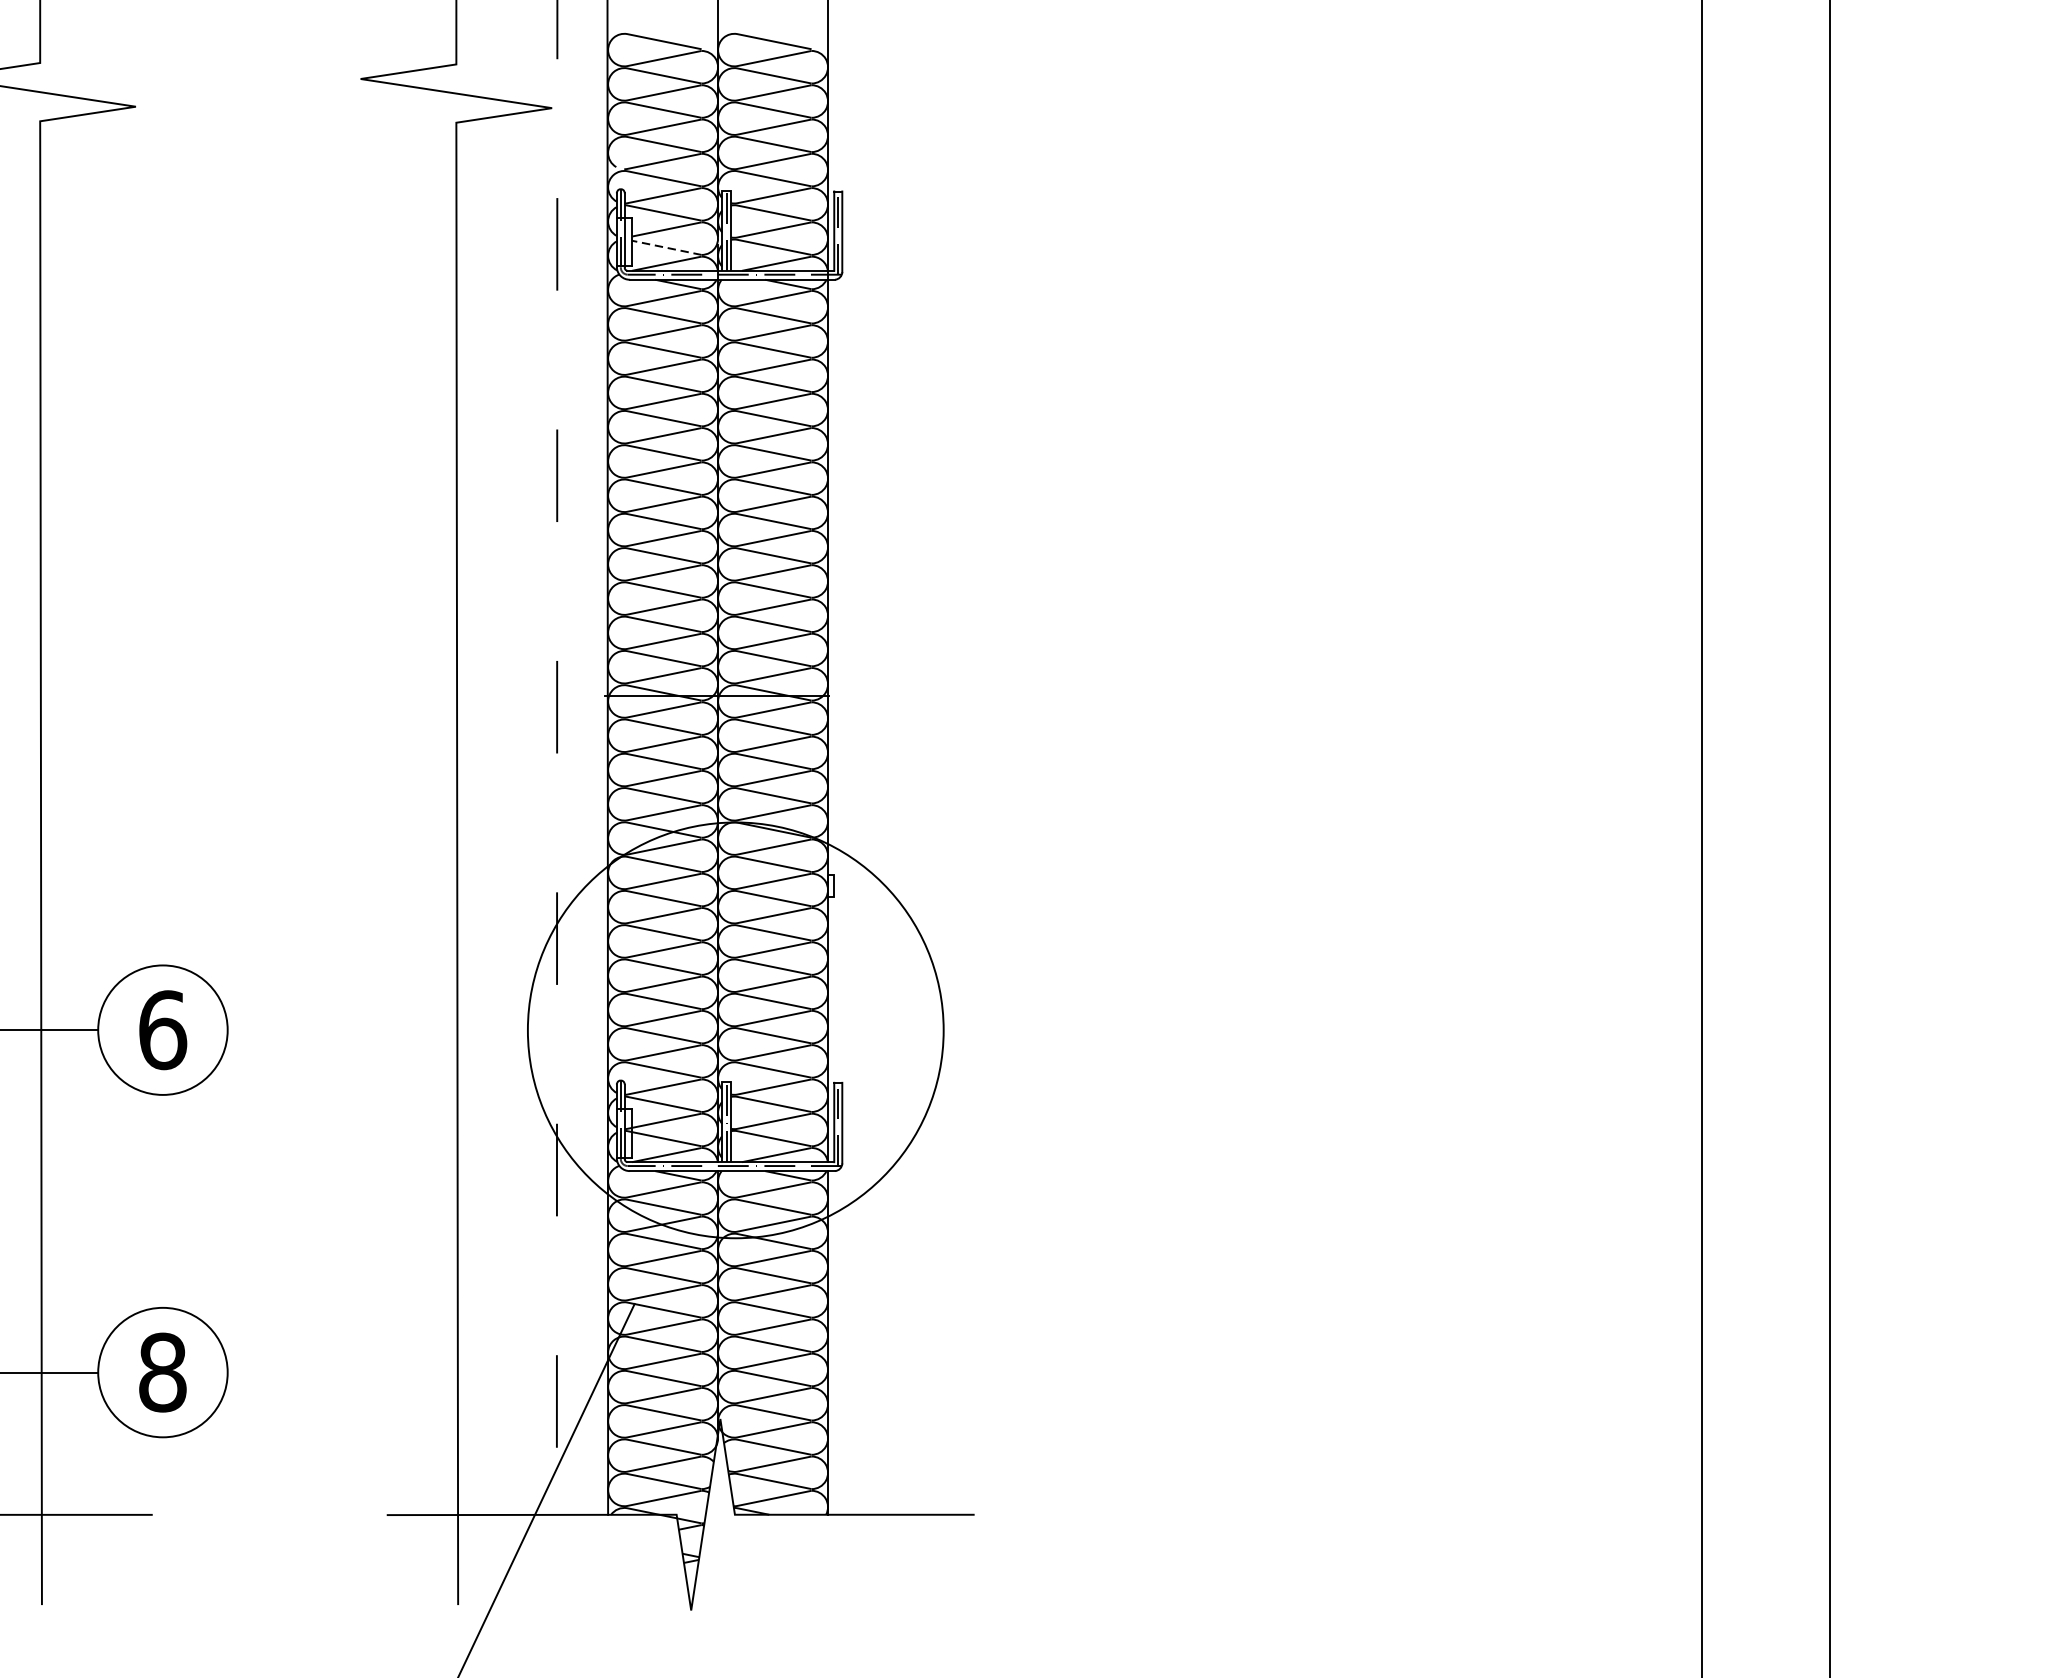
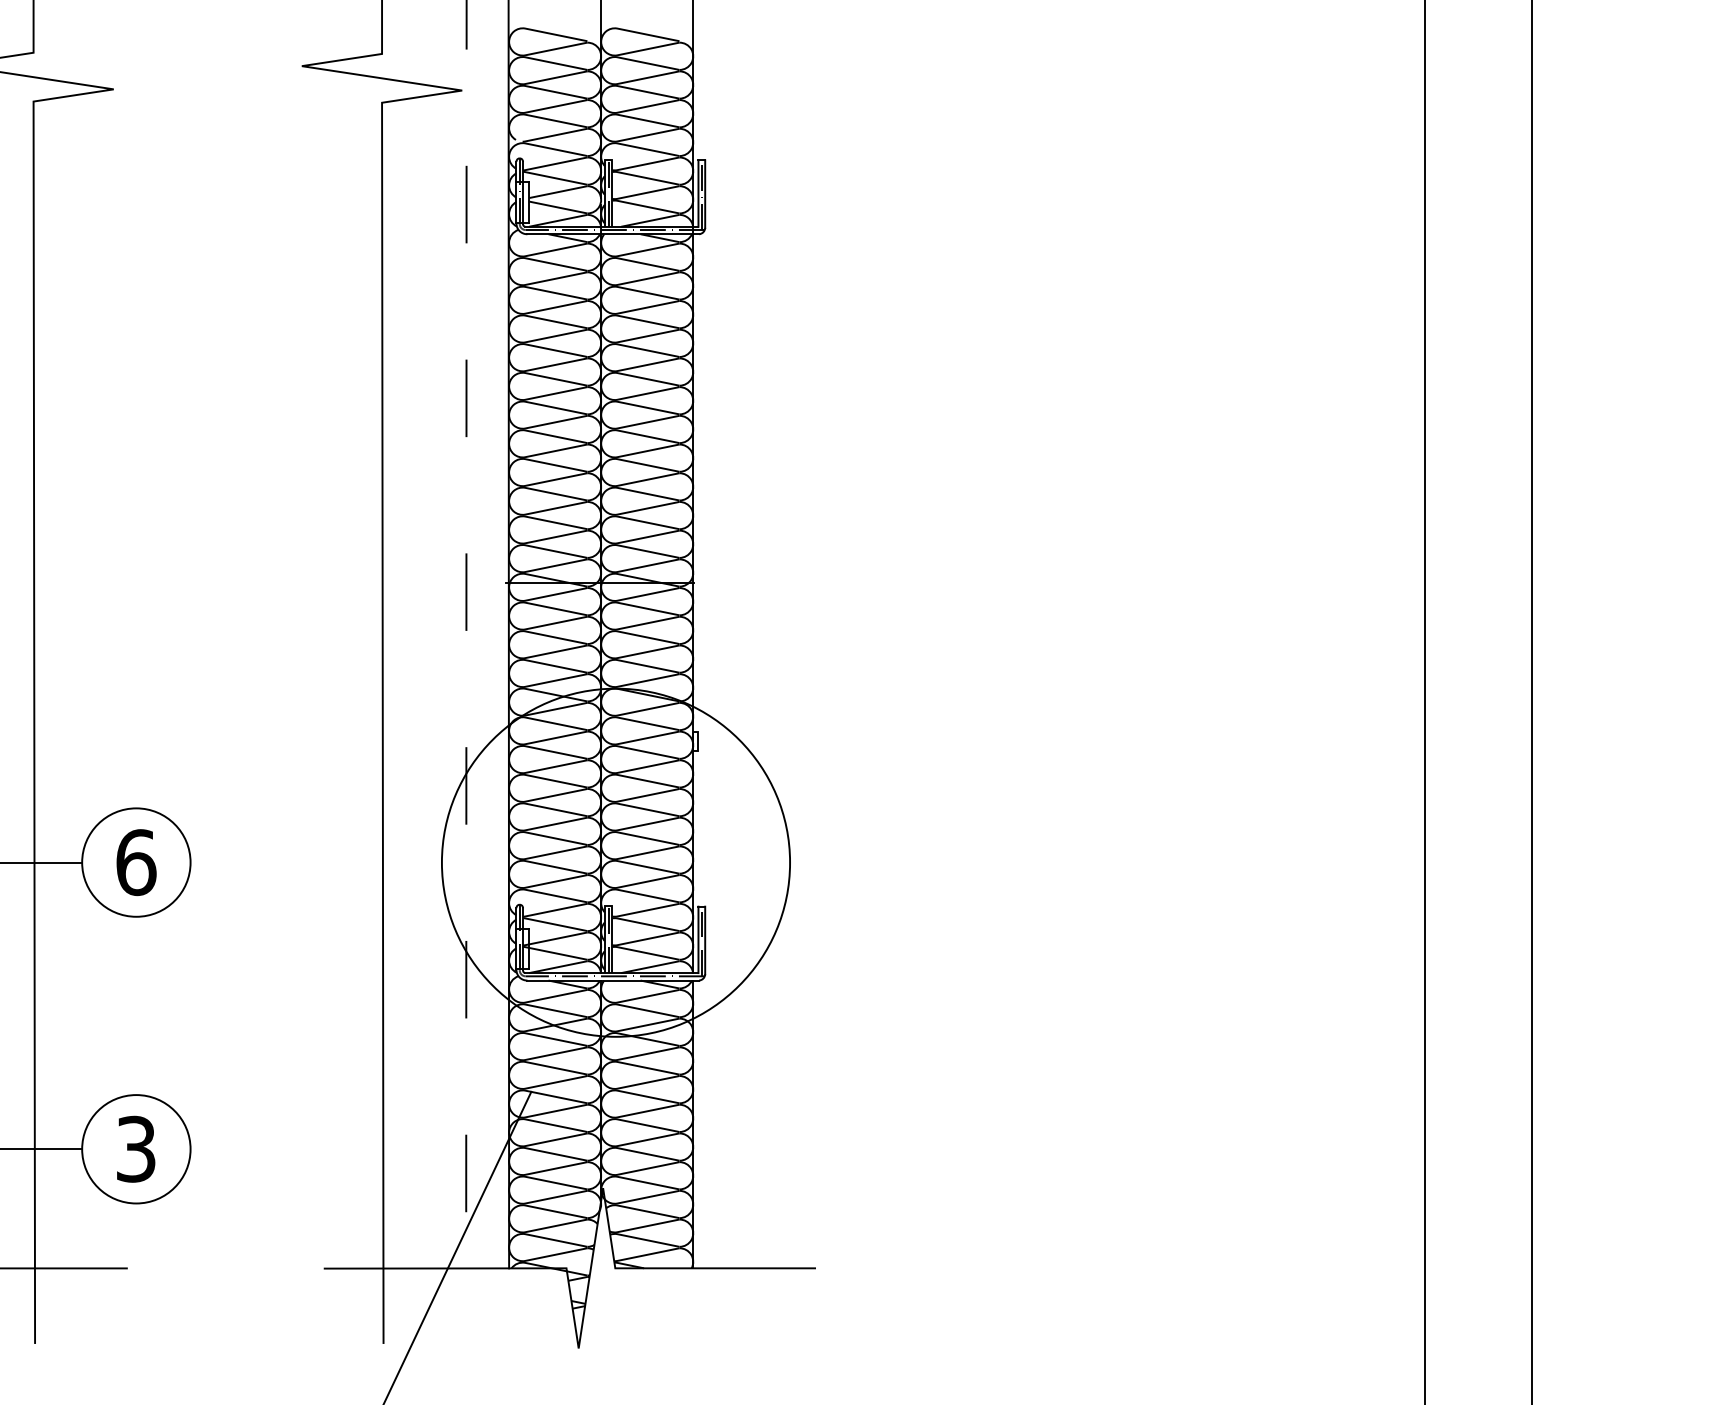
line: (667, 247) -> (558, 207), dashed -> solid
text: (163, 1371) -> (136, 1148), 8 -> 3

